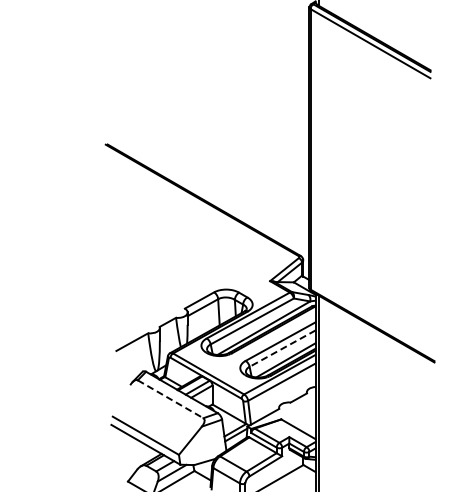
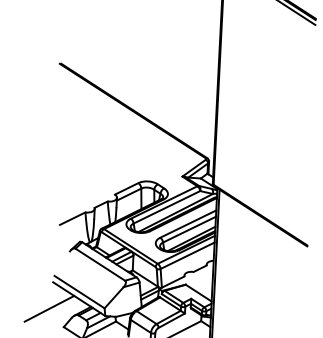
line: (282, 348) -> (189, 229), dashed -> solid
line: (170, 399) -> (100, 264), dashed -> solid
line: (108, 459) -> (49, 309), added

